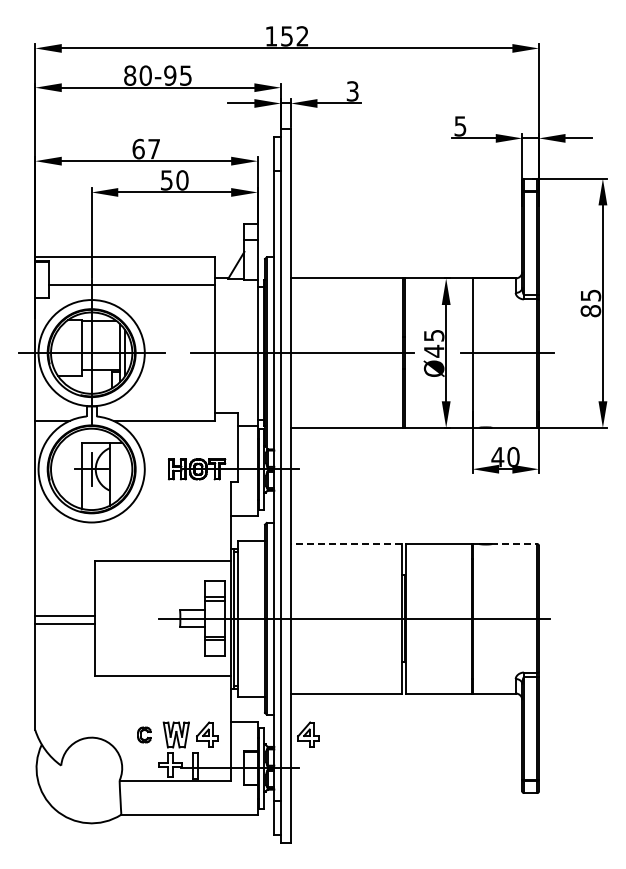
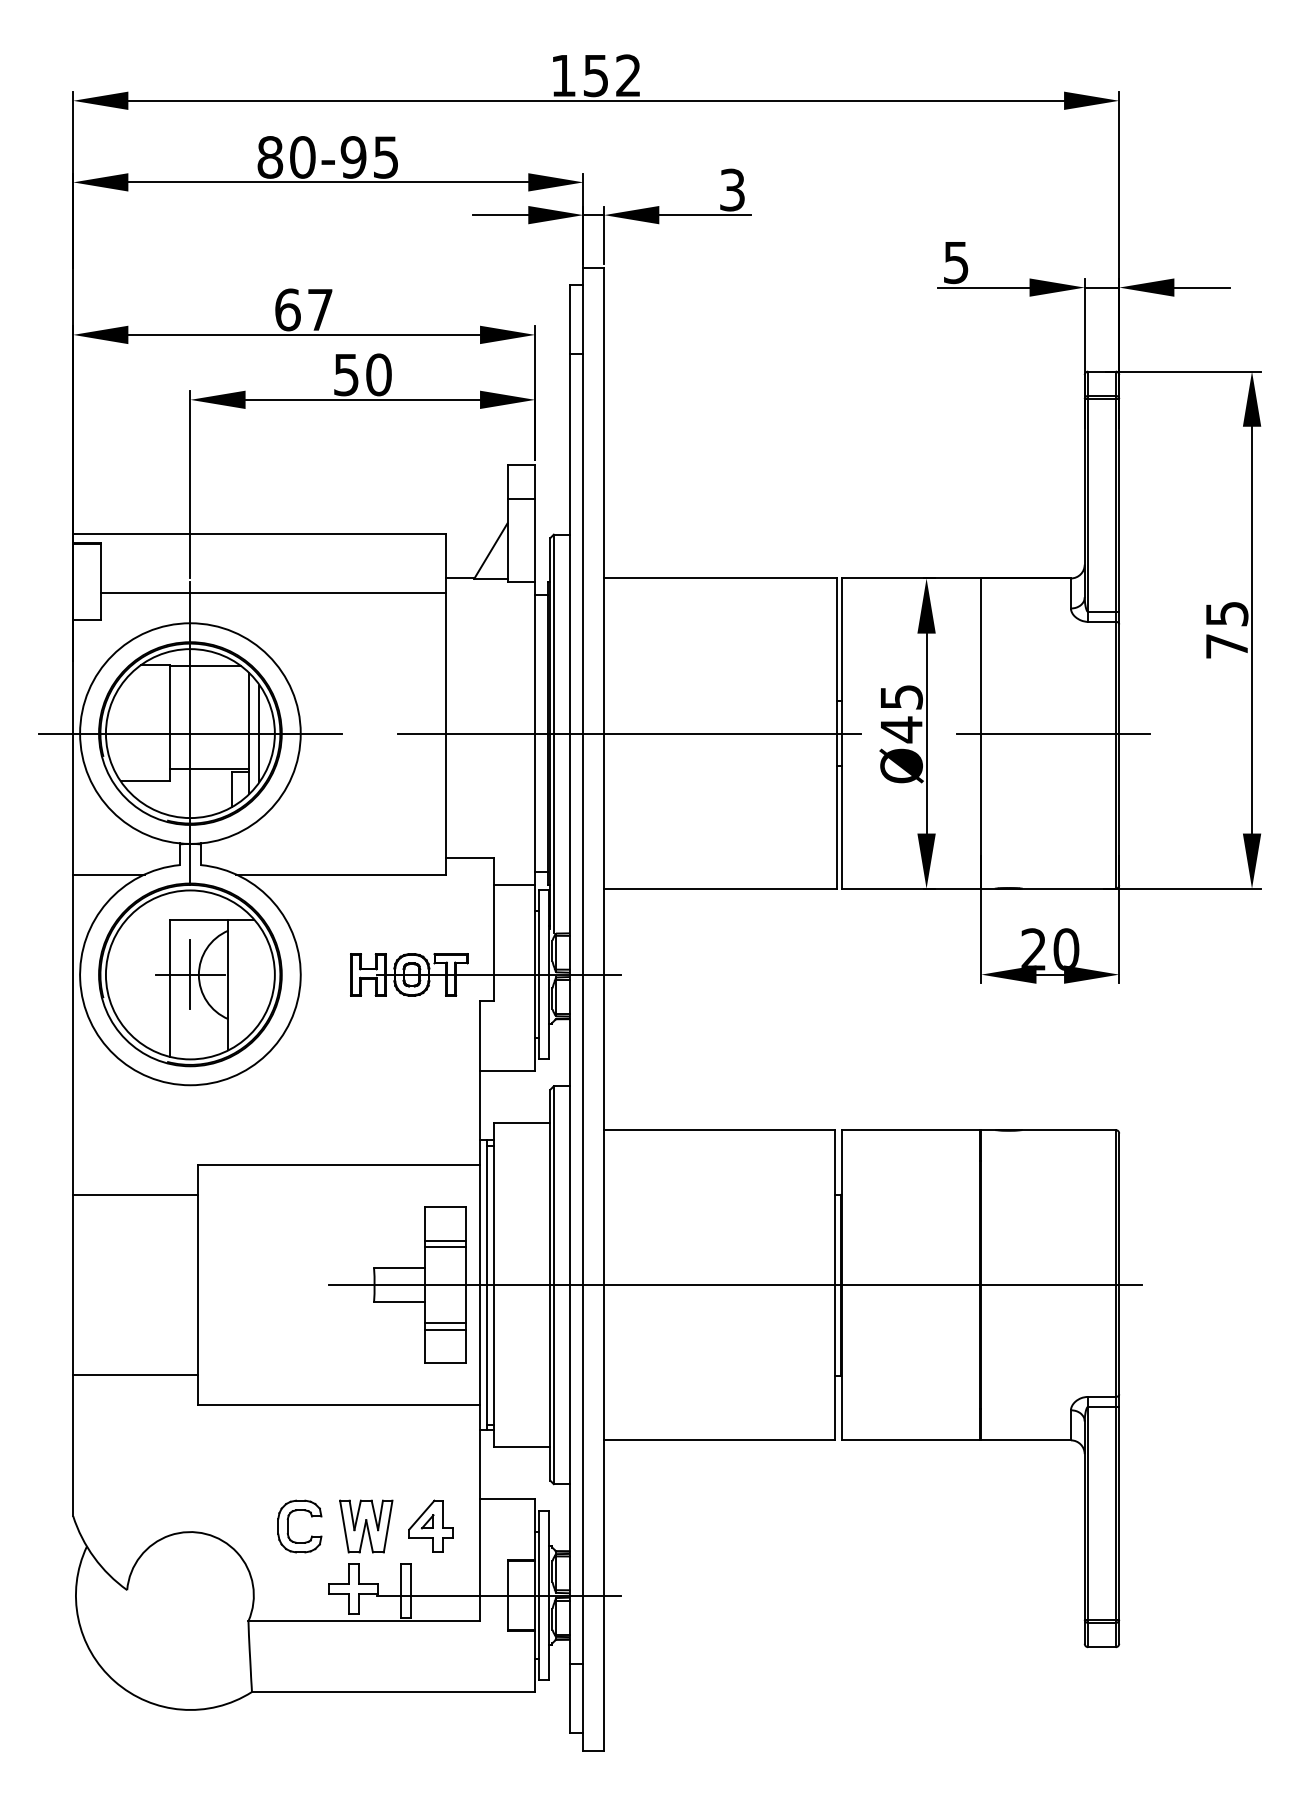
text: (590, 311) -> (1226, 647), 85 -> 75
text: (497, 456) -> (1033, 948), 40 -> 20
line: (346, 544) -> (719, 1130), dashed -> solid
line: (514, 544) -> (1068, 1130), dashed -> solid
line: (65, 616) -> (136, 1195), moved
line: (65, 624) -> (136, 1375), moved
part: (144, 734) -> (300, 1525), size x1.67
part: (308, 734) -> (640, 1525), removed

